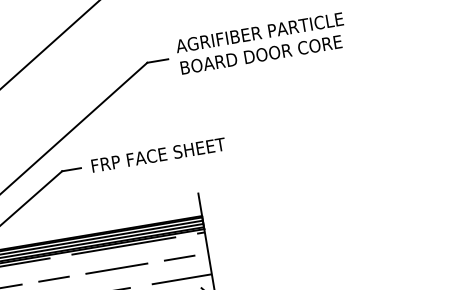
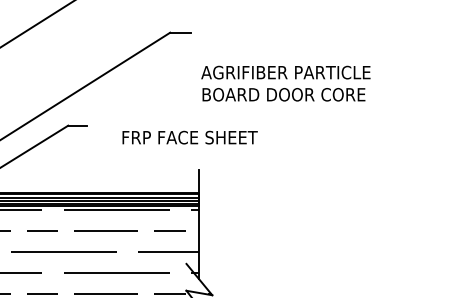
text: (261, 43) -> (285, 83), moved
text: (158, 155) -> (189, 137), moved

